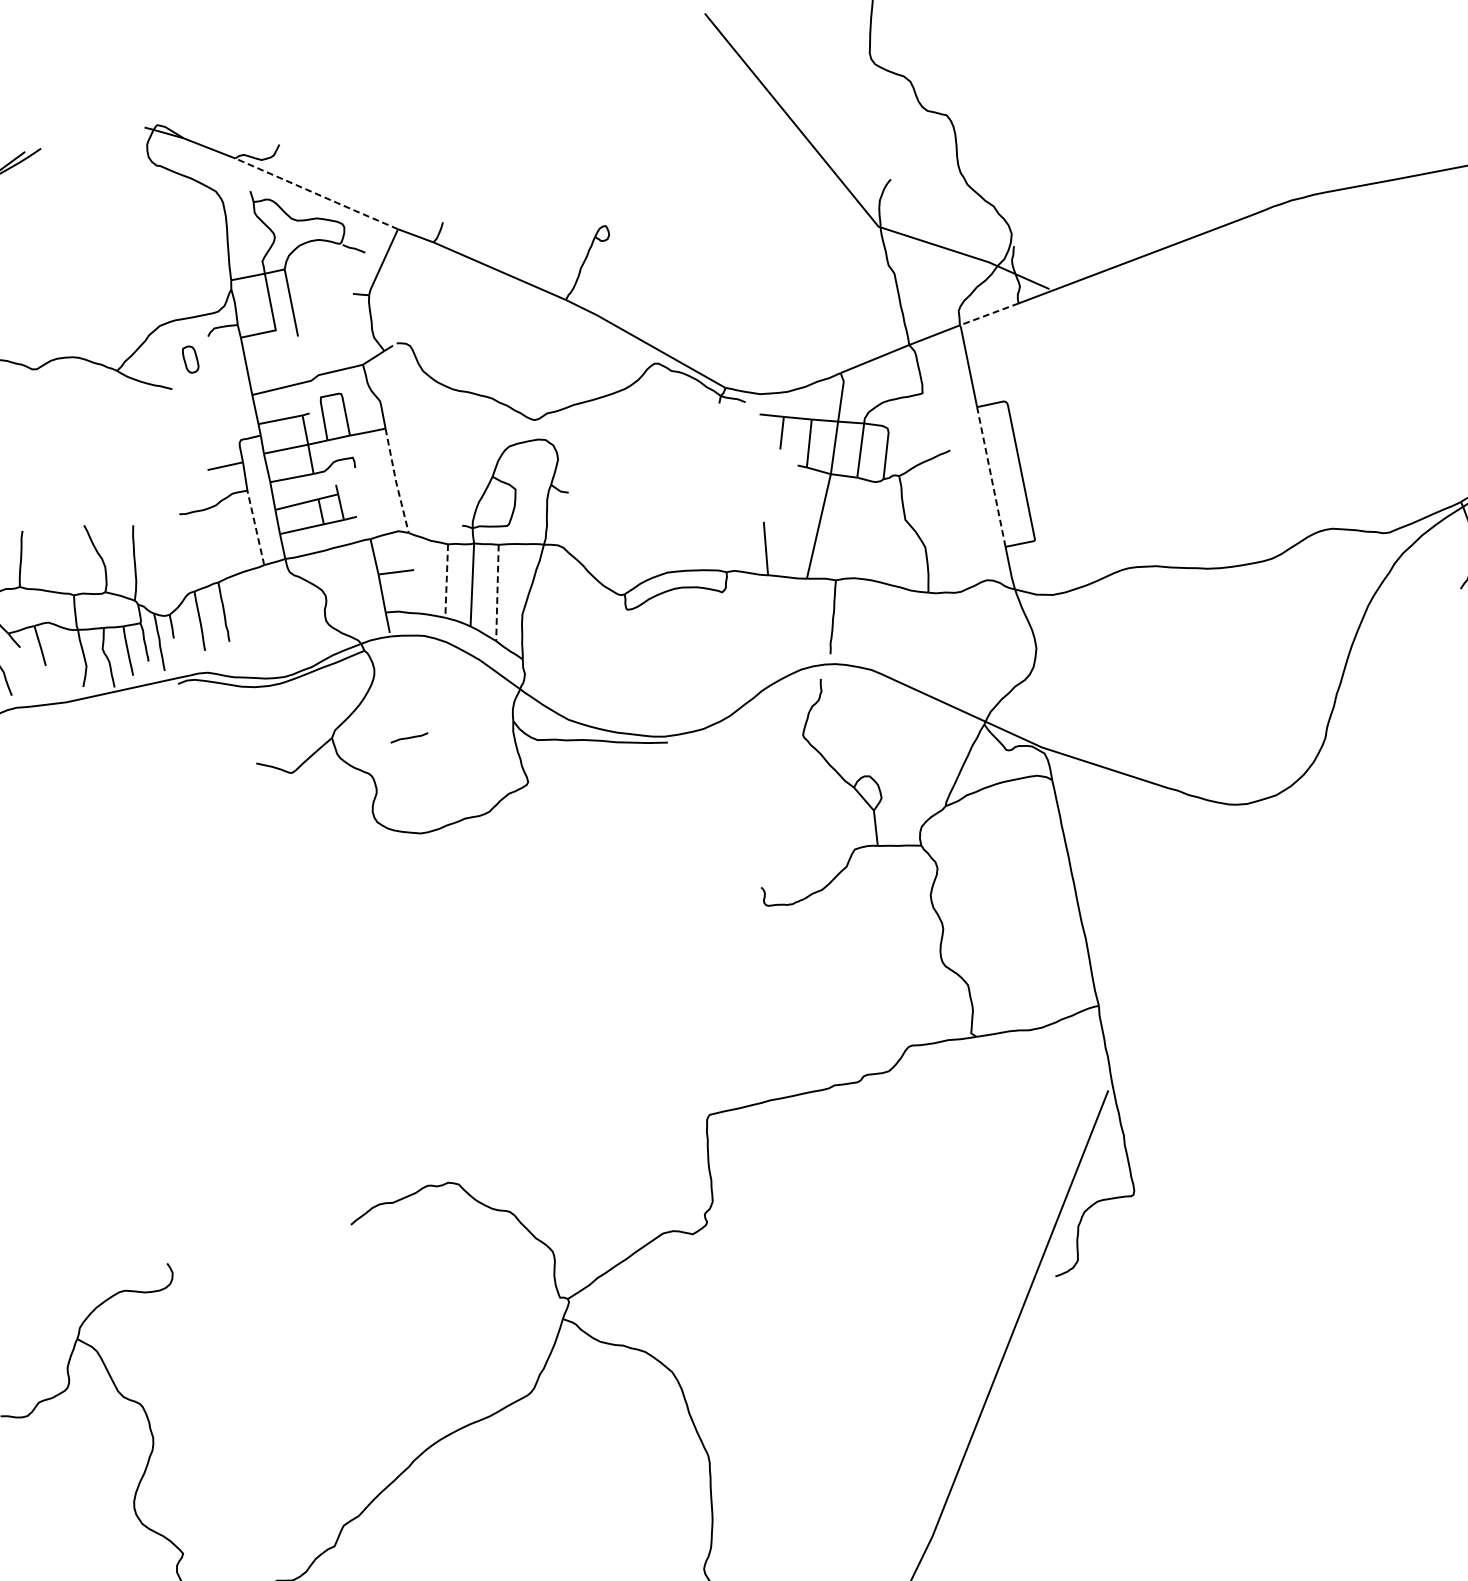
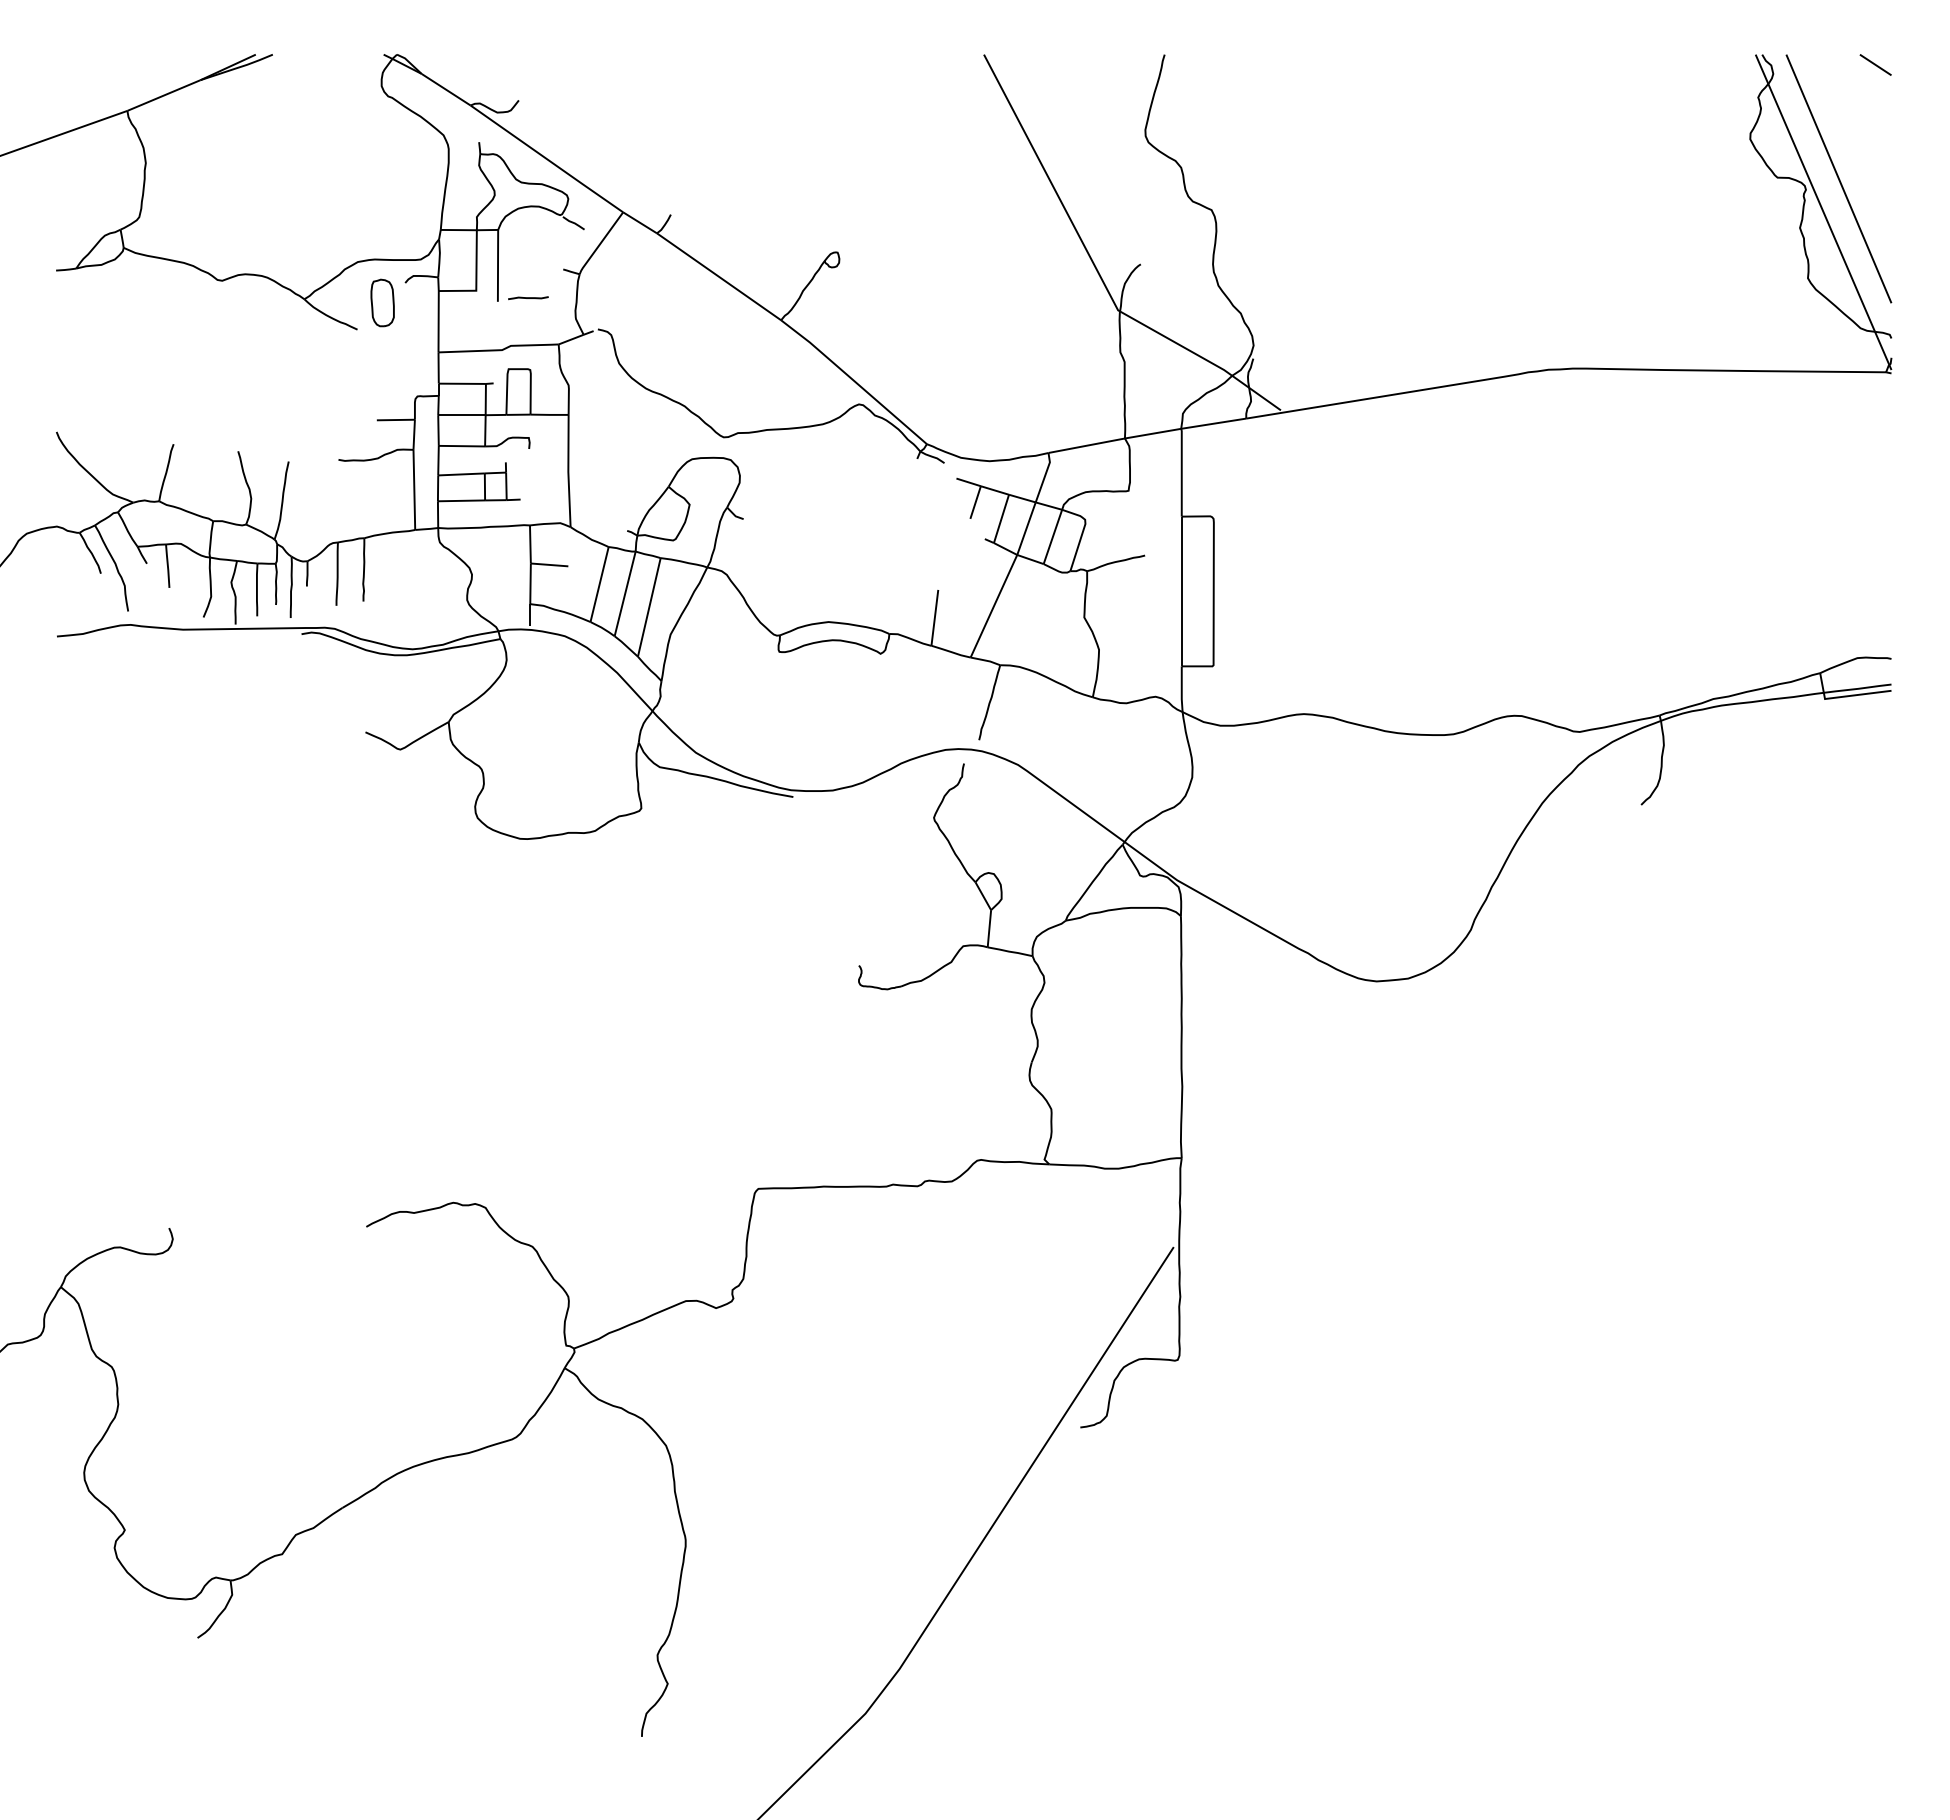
line: (317, 194) -> (547, 159), dashed -> solid
line: (989, 314) -> (1213, 423), dashed -> solid
part: (190, 359) -> (382, 302), size x1.67
line: (991, 477) -> (1181, 591), dashed -> solid
line: (396, 482) -> (568, 472), dashed -> solid
line: (255, 527) -> (414, 489), dashed -> solid
line: (446, 581) -> (599, 584), dashed -> solid
line: (497, 593) -> (649, 607), dashed -> solid
curve: (409, 738) -> (528, 298), moved

